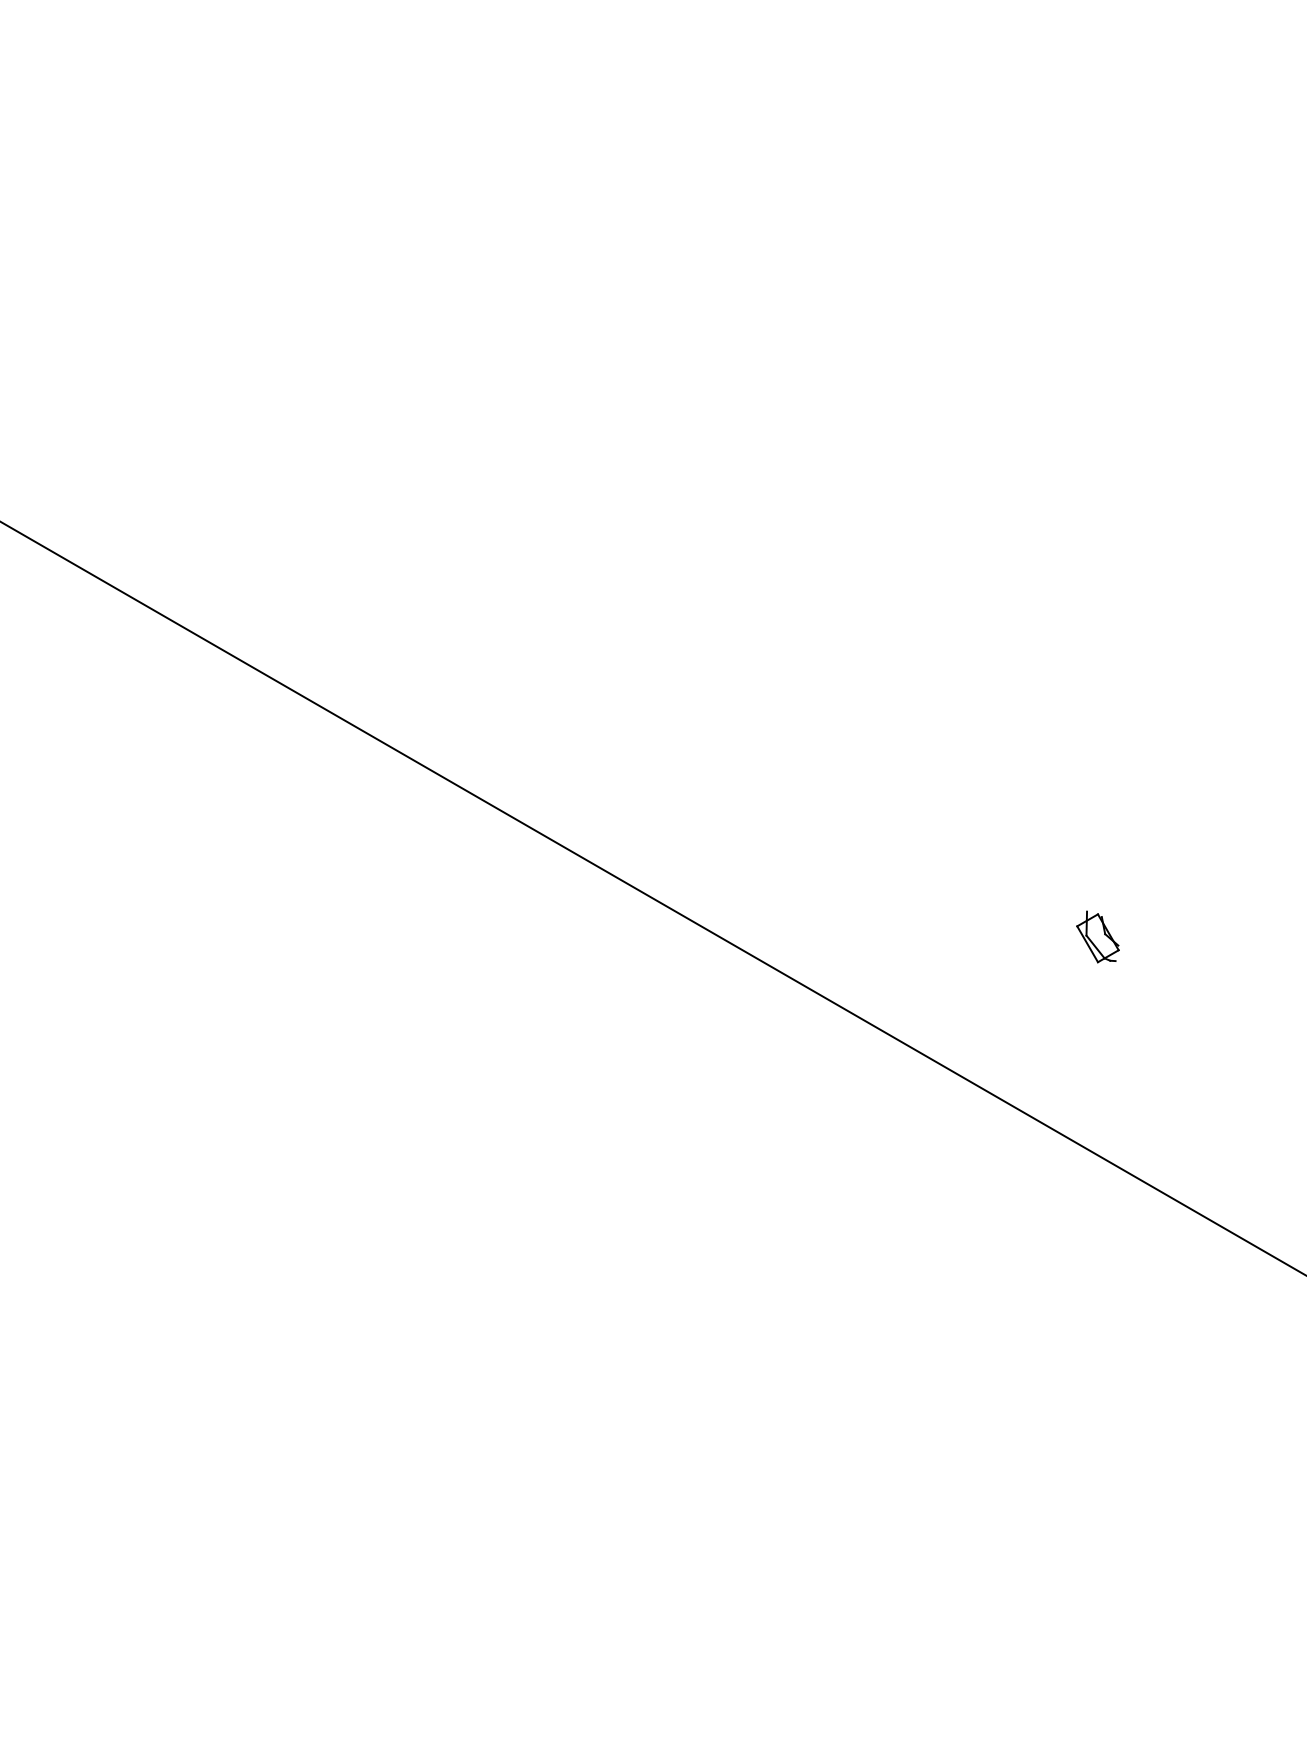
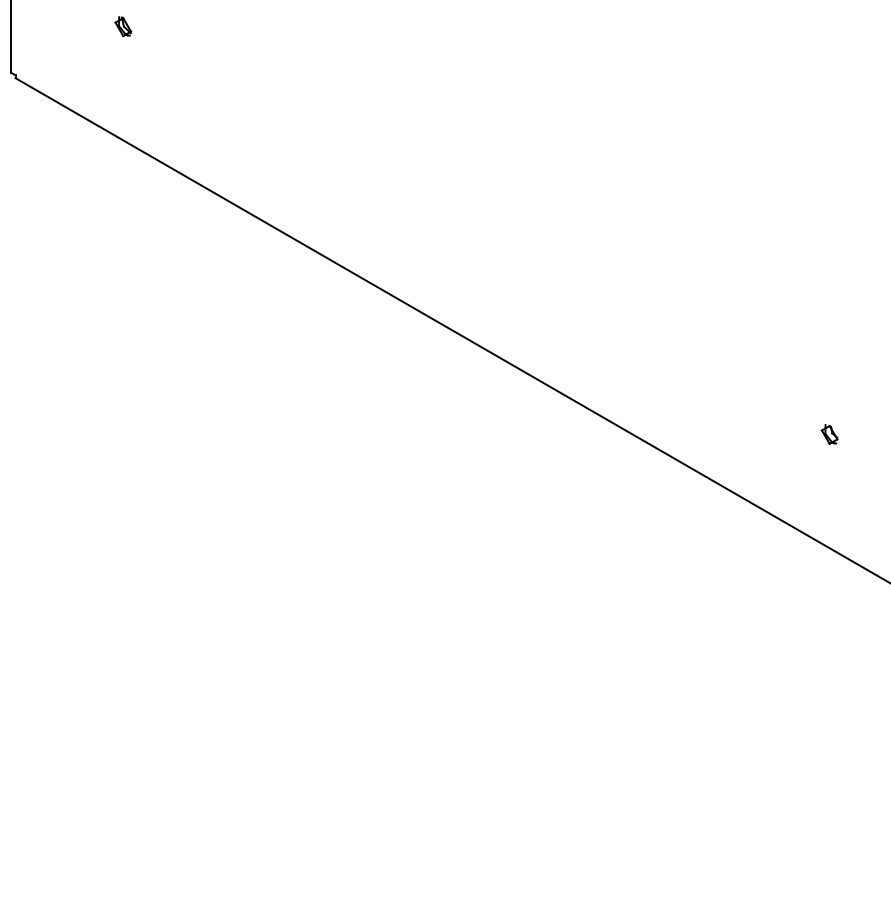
part: (1097, 937) -> (829, 434), size x0.71

